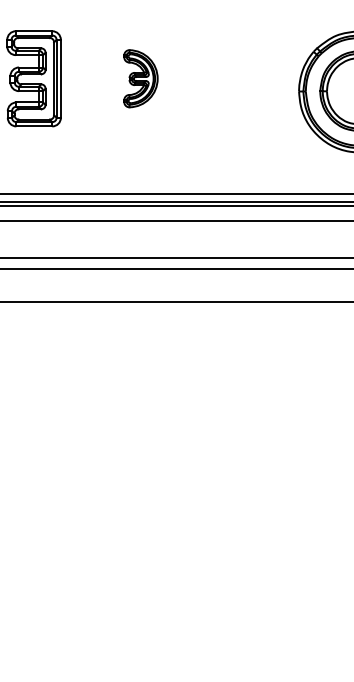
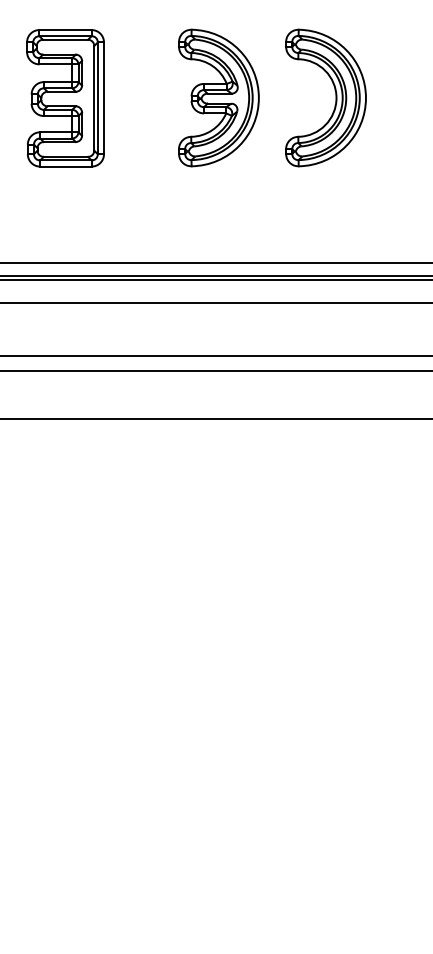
part: (221, 75) -> (334, 93), added
part: (140, 78) -> (218, 97), size x1.67

